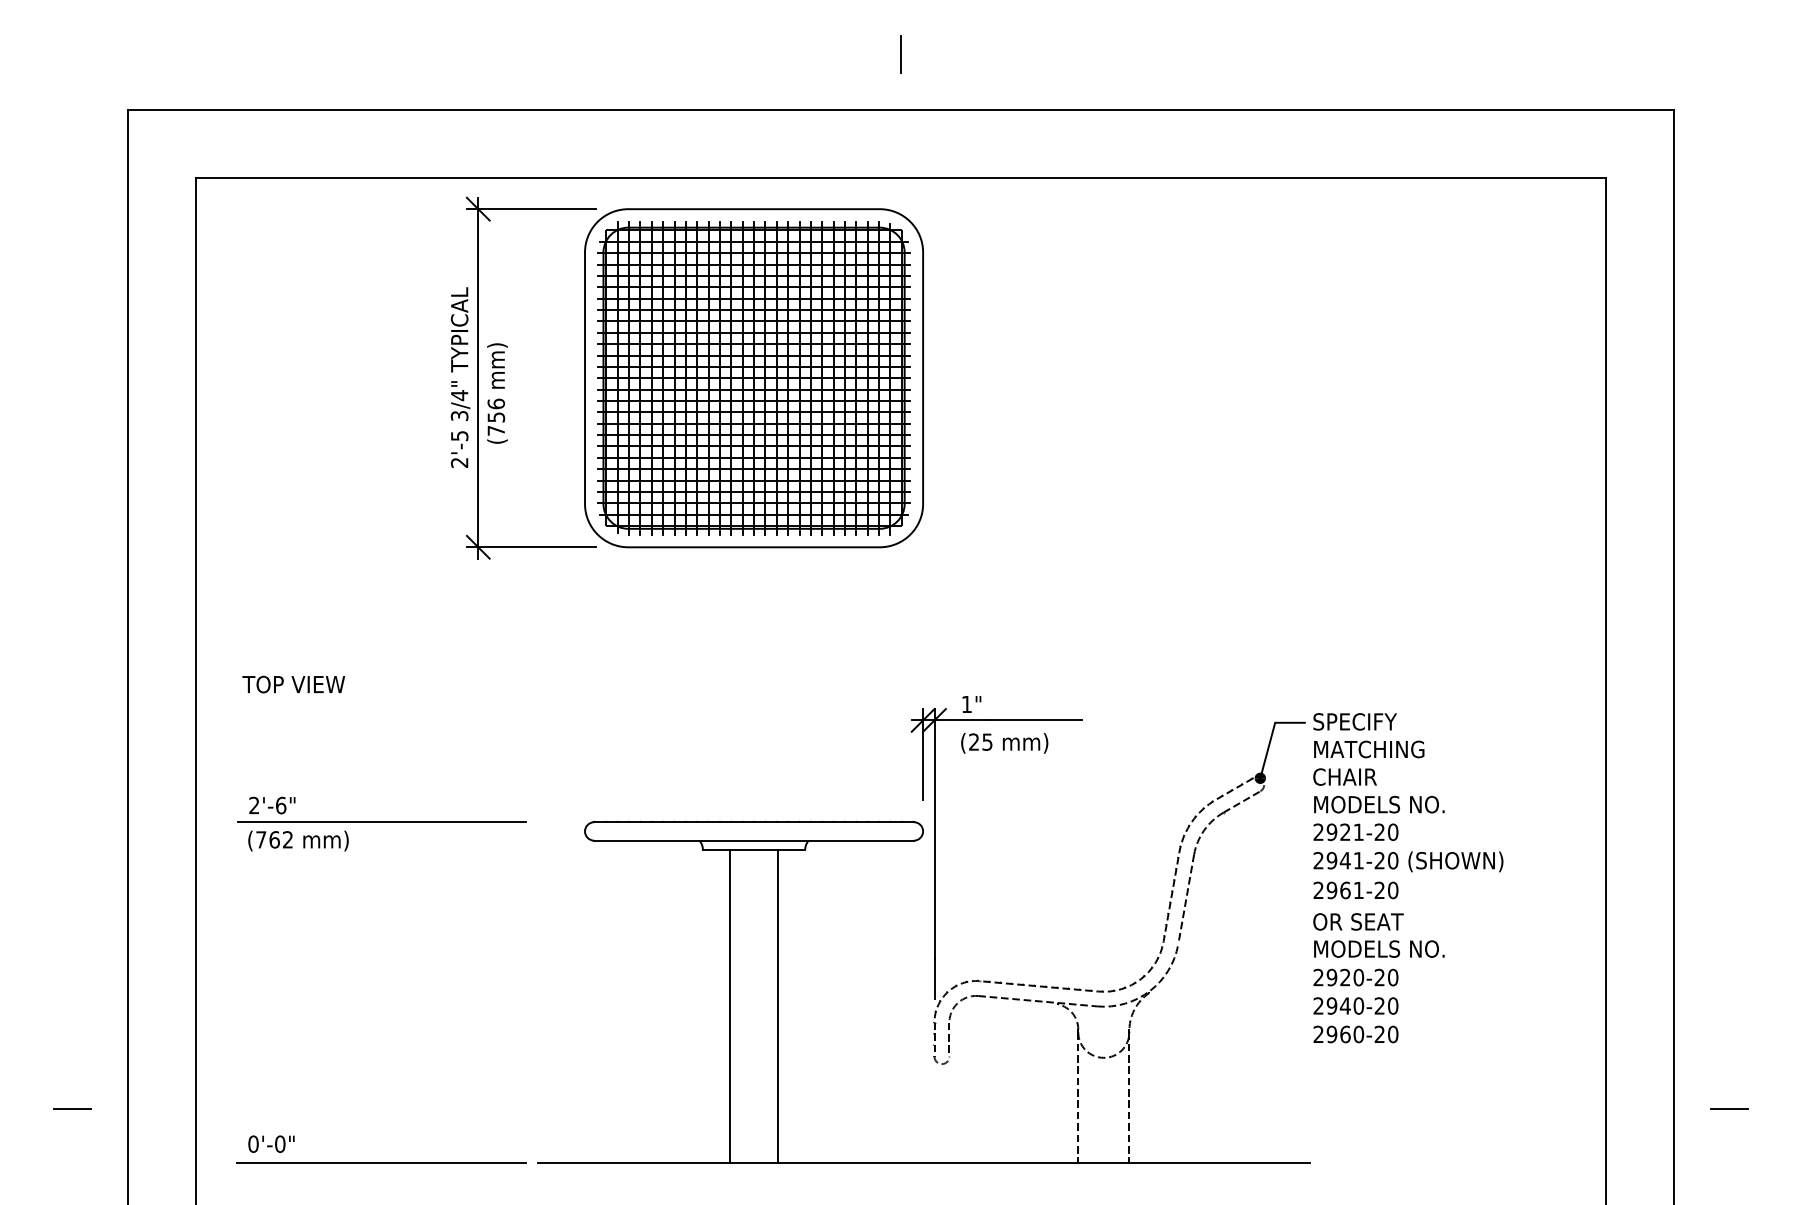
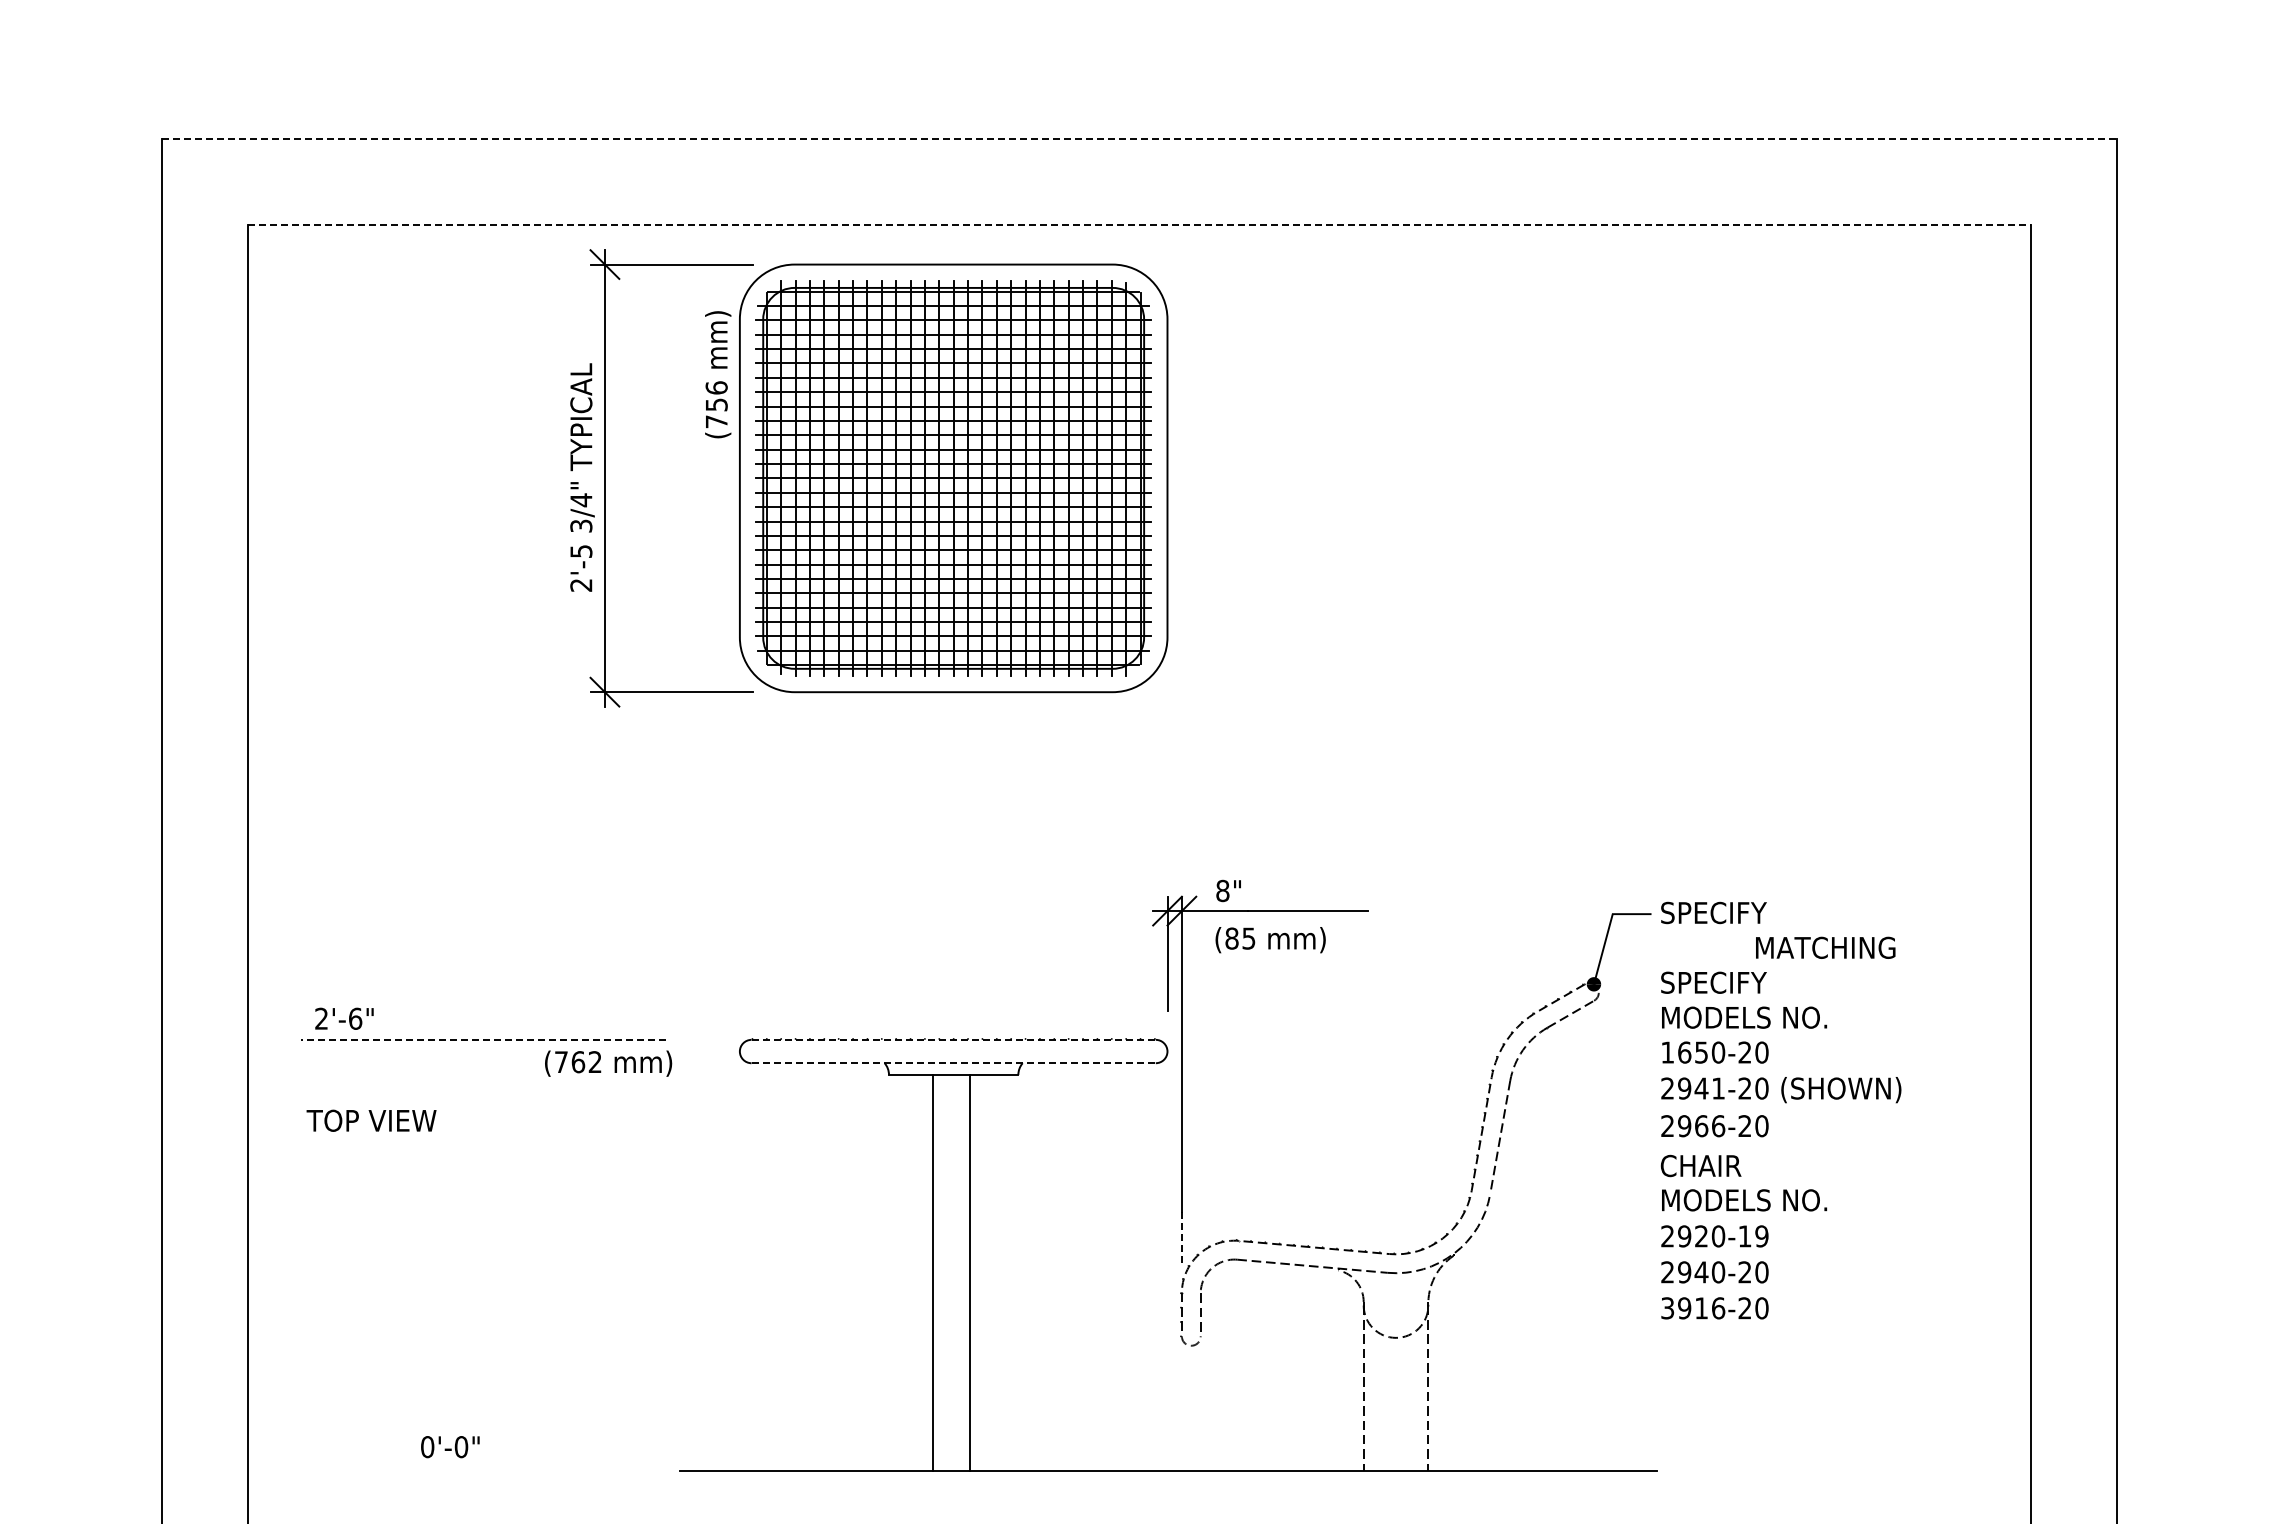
line: (901, 54) -> (1139, 68), removed
line: (901, 109) -> (1139, 138), solid -> dashed
line: (901, 178) -> (1139, 225), solid -> dashed
text: (497, 393) -> (718, 374), moved
text: (293, 684) -> (371, 1120), moved
text: (966, 704) -> (1222, 890), 1" -> 8"
text: (973, 742) -> (1231, 938), (25 -> (85
text: (1369, 749) -> (1825, 947), moved
text: (1354, 776) -> (1713, 982), CHAIR -> SPECIFY
line: (382, 821) -> (483, 1039), solid -> dashed
line: (754, 821) -> (954, 1039), solid -> dashed
text: (1339, 832) -> (1693, 1052), 2921-20 -> 1650-20
text: (298, 840) -> (608, 1063), moved
line: (754, 840) -> (954, 1063), solid -> dashed
text: (1358, 890) -> (1718, 1126), 2961-20 -> 2966-20
text: (1360, 921) -> (1720, 1165), OR SEAT -> CHAIR
text: (1386, 977) -> (1753, 1236), 2920-20 -> 2920-19
line: (934, 979) -> (1181, 1238), solid -> dashed
line: (730, 1006) -> (970, 1272), moved
line: (778, 1006) -> (933, 1272), moved
text: (1339, 1034) -> (1693, 1308), 2960-20 -> 3916-20
line: (72, 1109) -> (91, 1403), removed
line: (1729, 1109) -> (2187, 1403), removed
text: (271, 1144) -> (450, 1447), moved
line: (381, 1163) -> (482, 1471), removed

